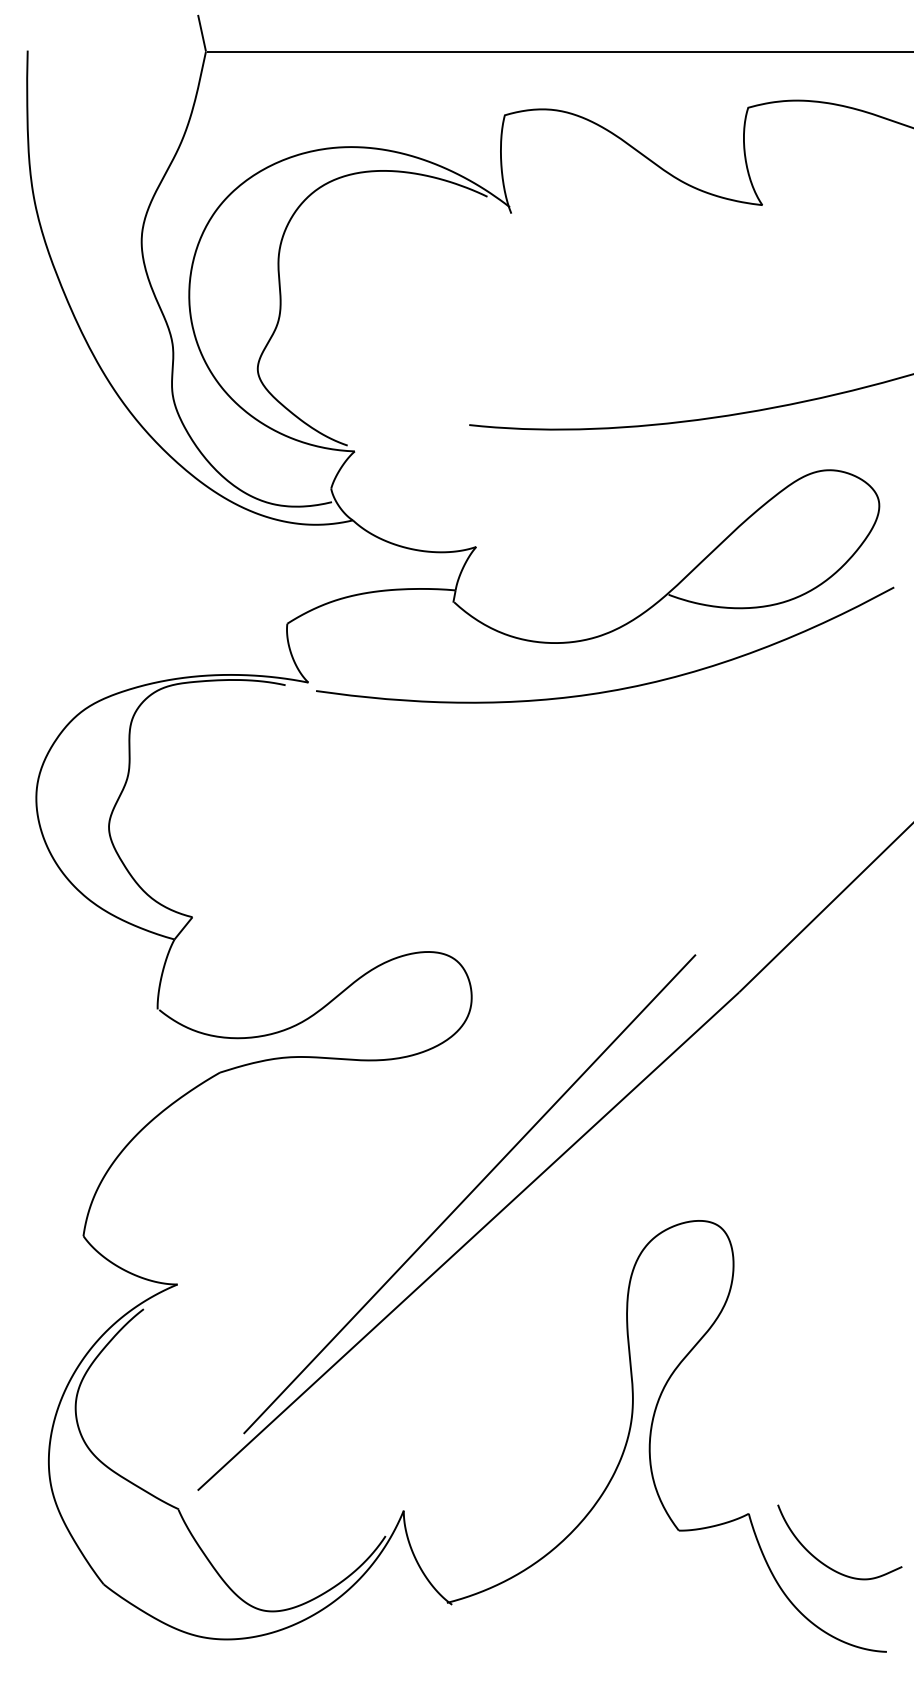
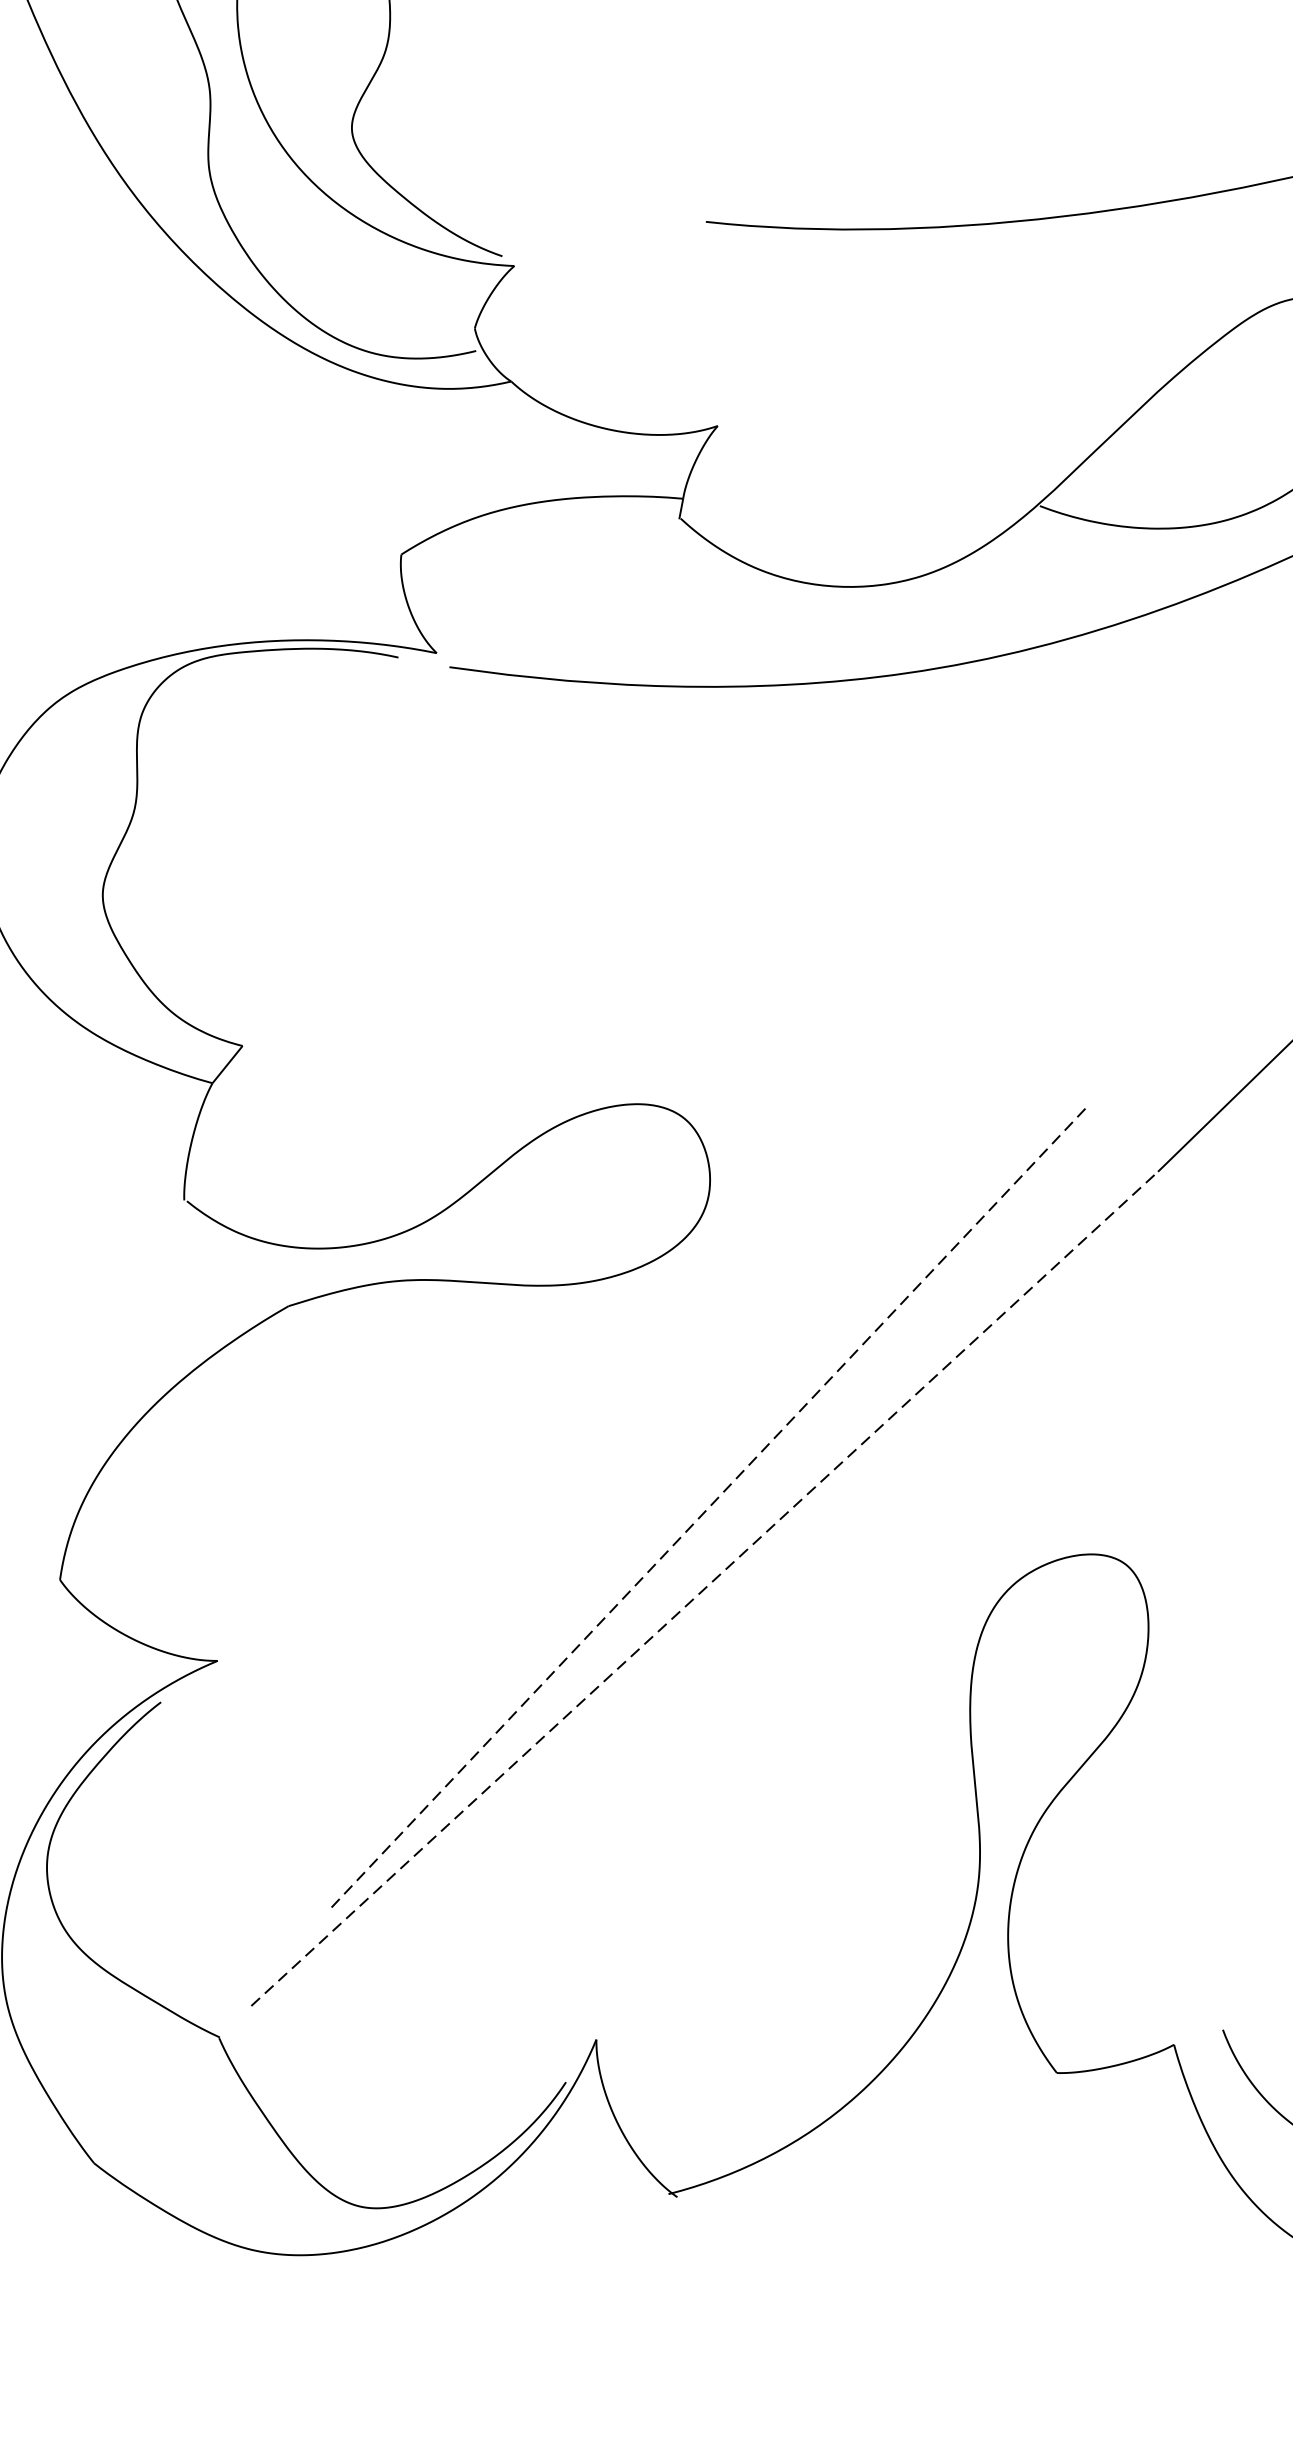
line: (469, 1194) -> (706, 1510), solid -> dashed
line: (468, 1241) -> (704, 1588), solid -> dashed

